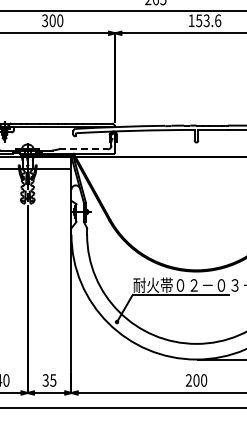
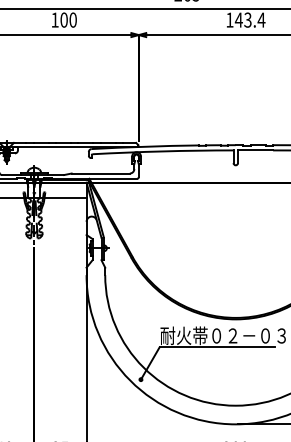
text: (45, 20) -> (55, 19), 300 -> 100
text: (208, 20) -> (250, 19), 153.6 -> 143.4
line: (83, 149) -> (100, 173), dashed -> solid

